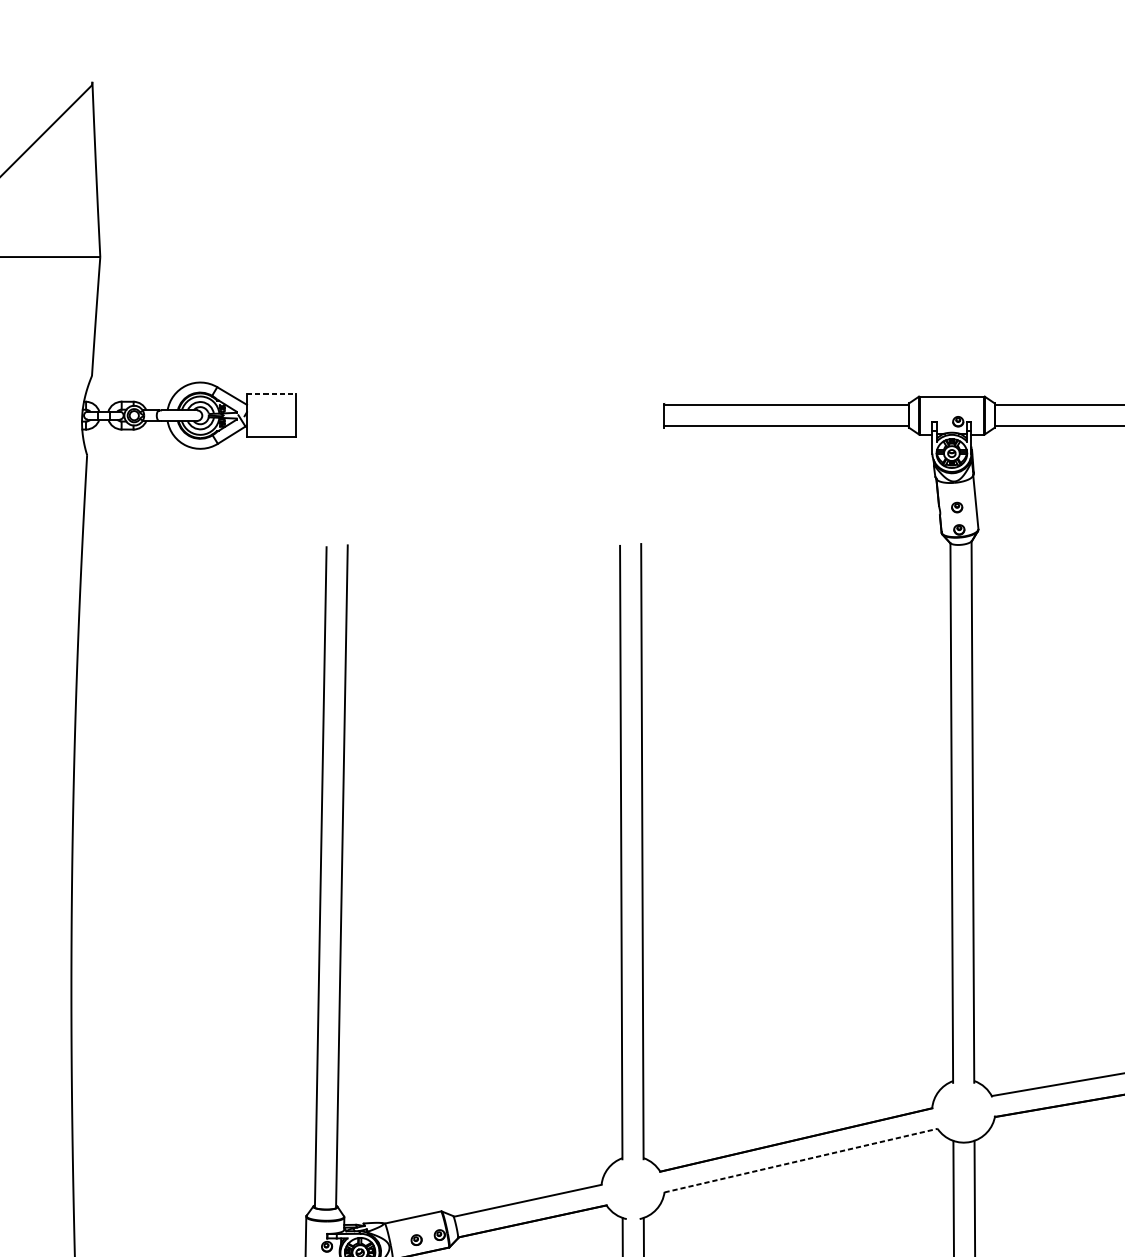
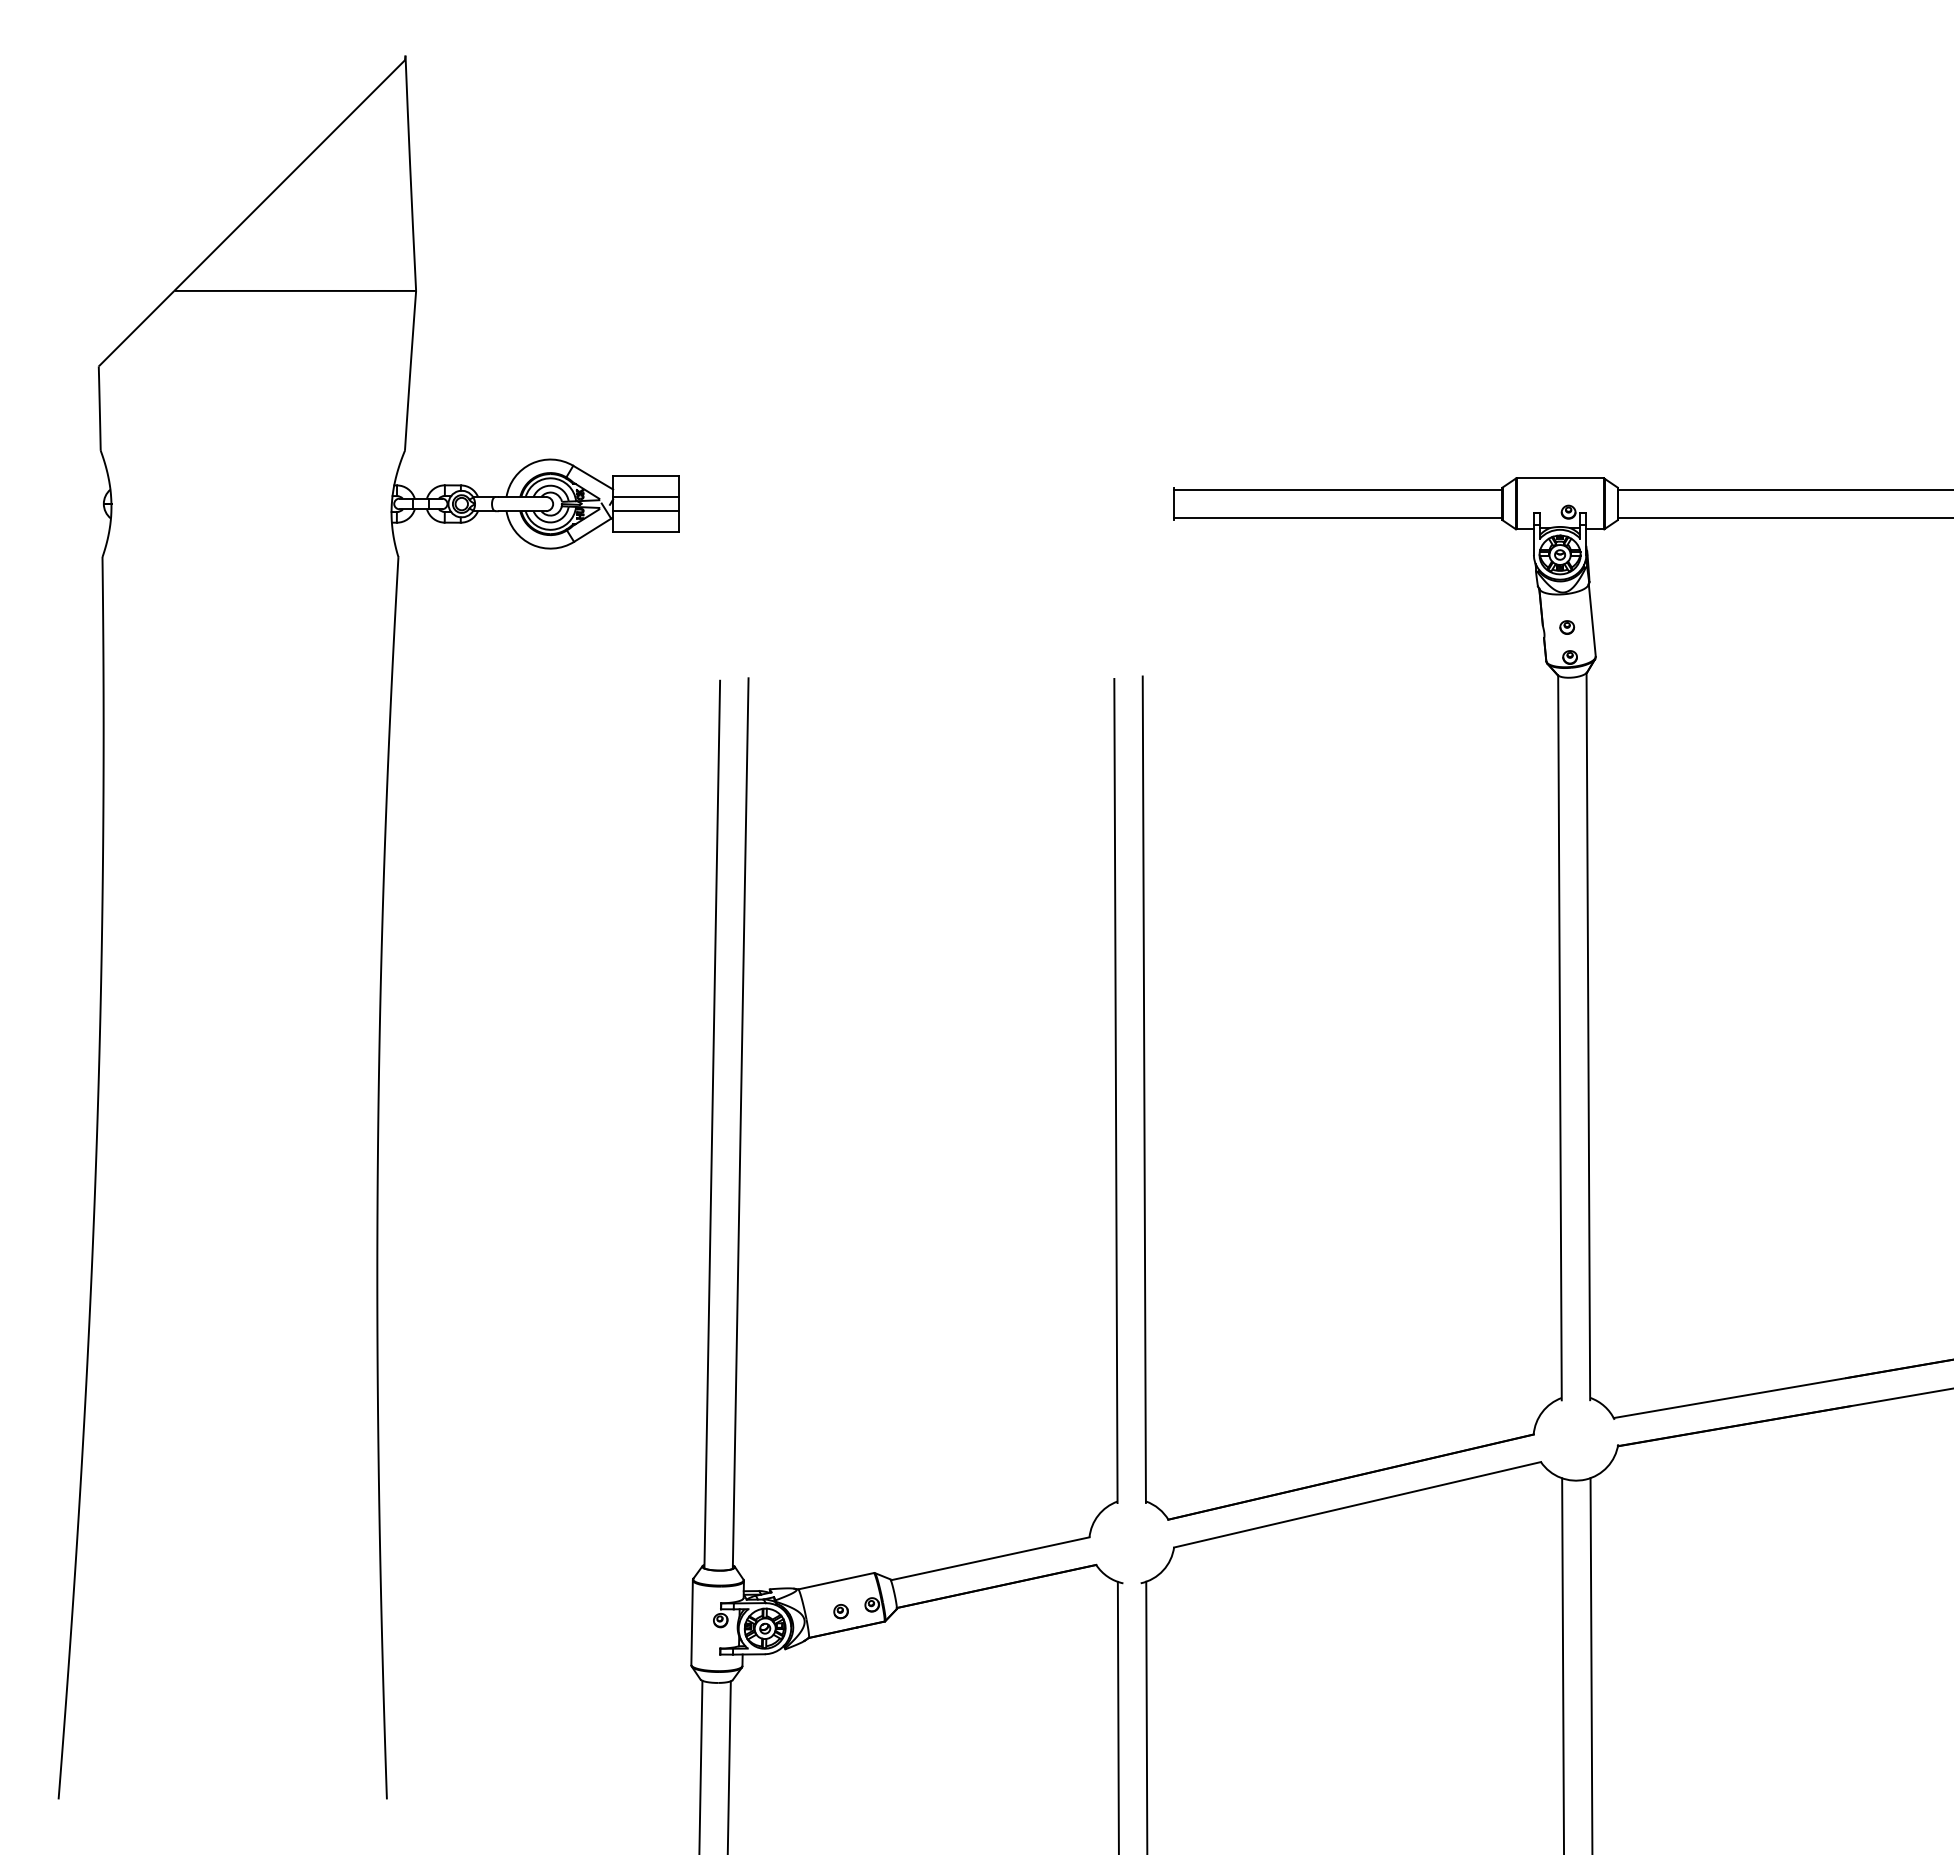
line: (271, 394) -> (646, 475), dashed -> solid
line: (271, 410) -> (645, 496), added
line: (271, 421) -> (645, 511), added
line: (801, 1160) -> (1358, 1504), dashed -> solid

